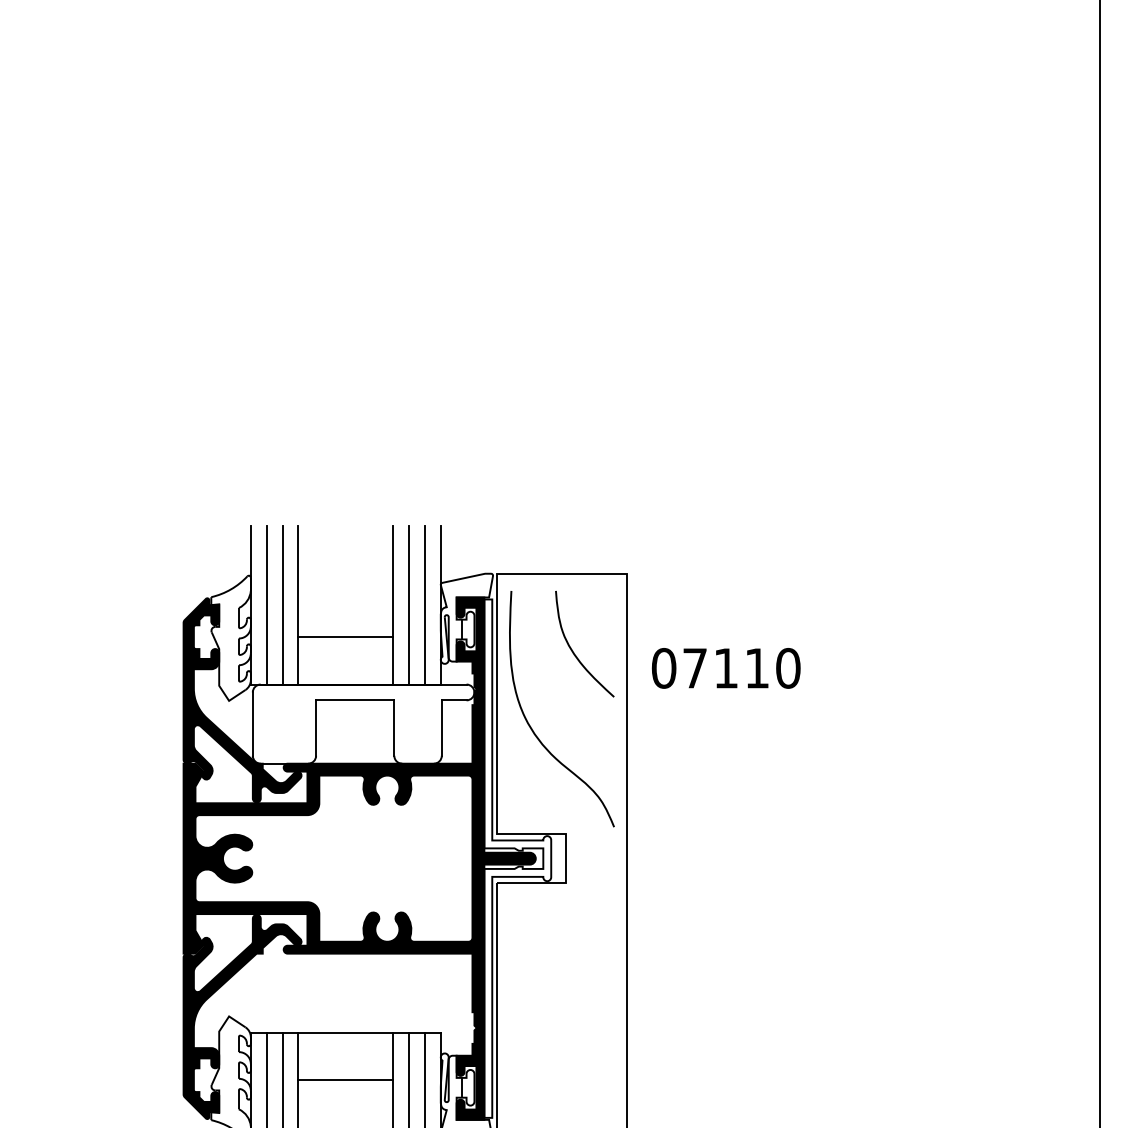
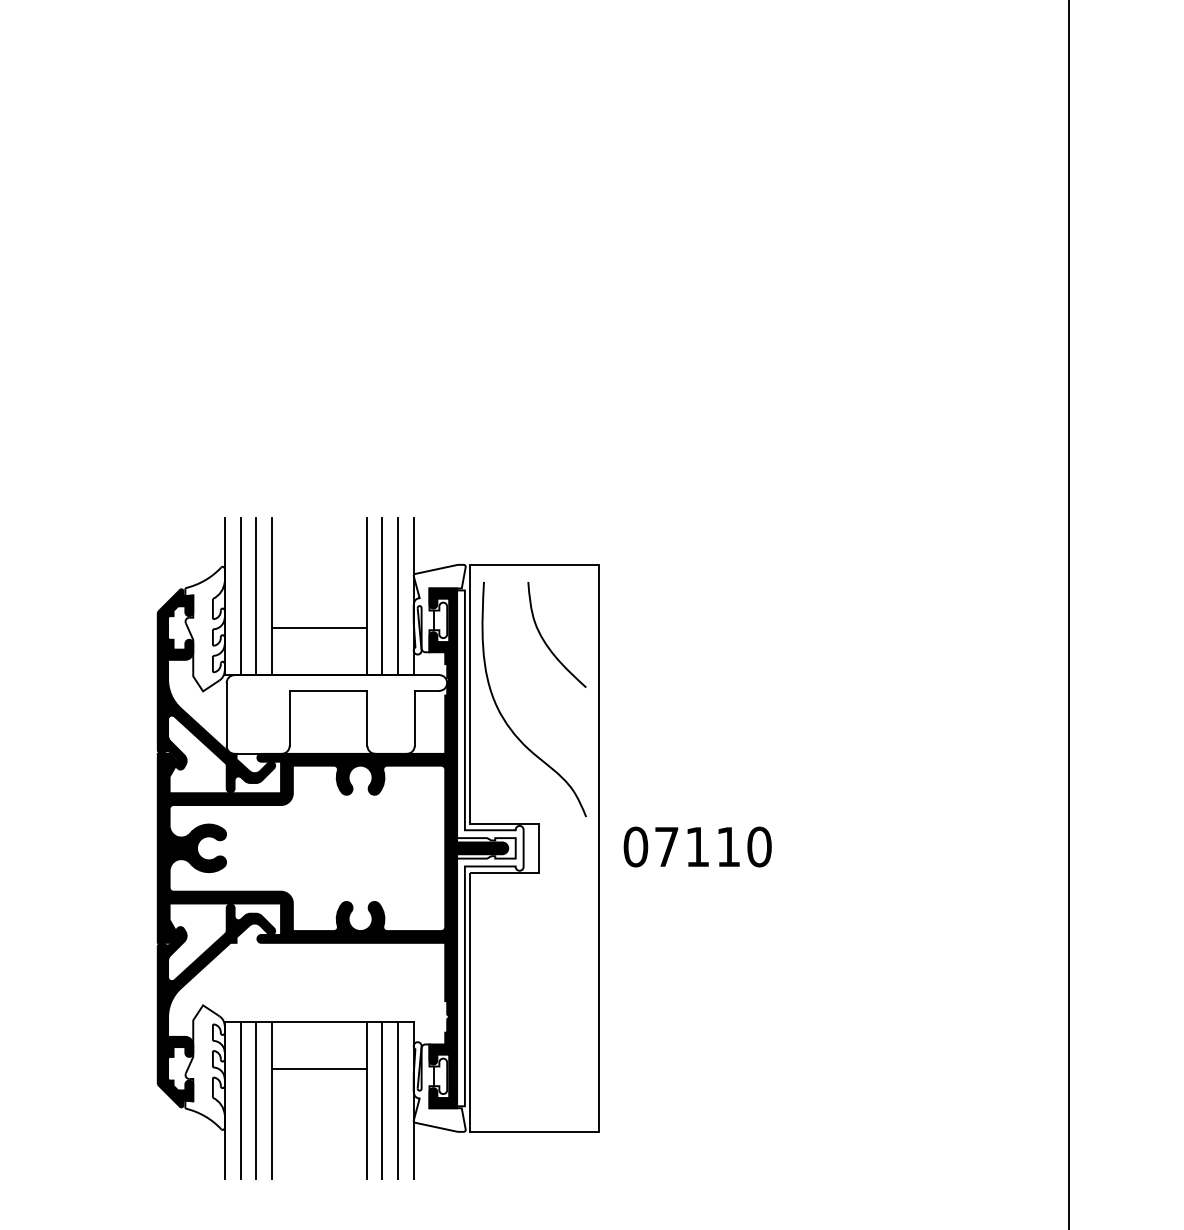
text: (725, 667) -> (697, 846), moved

